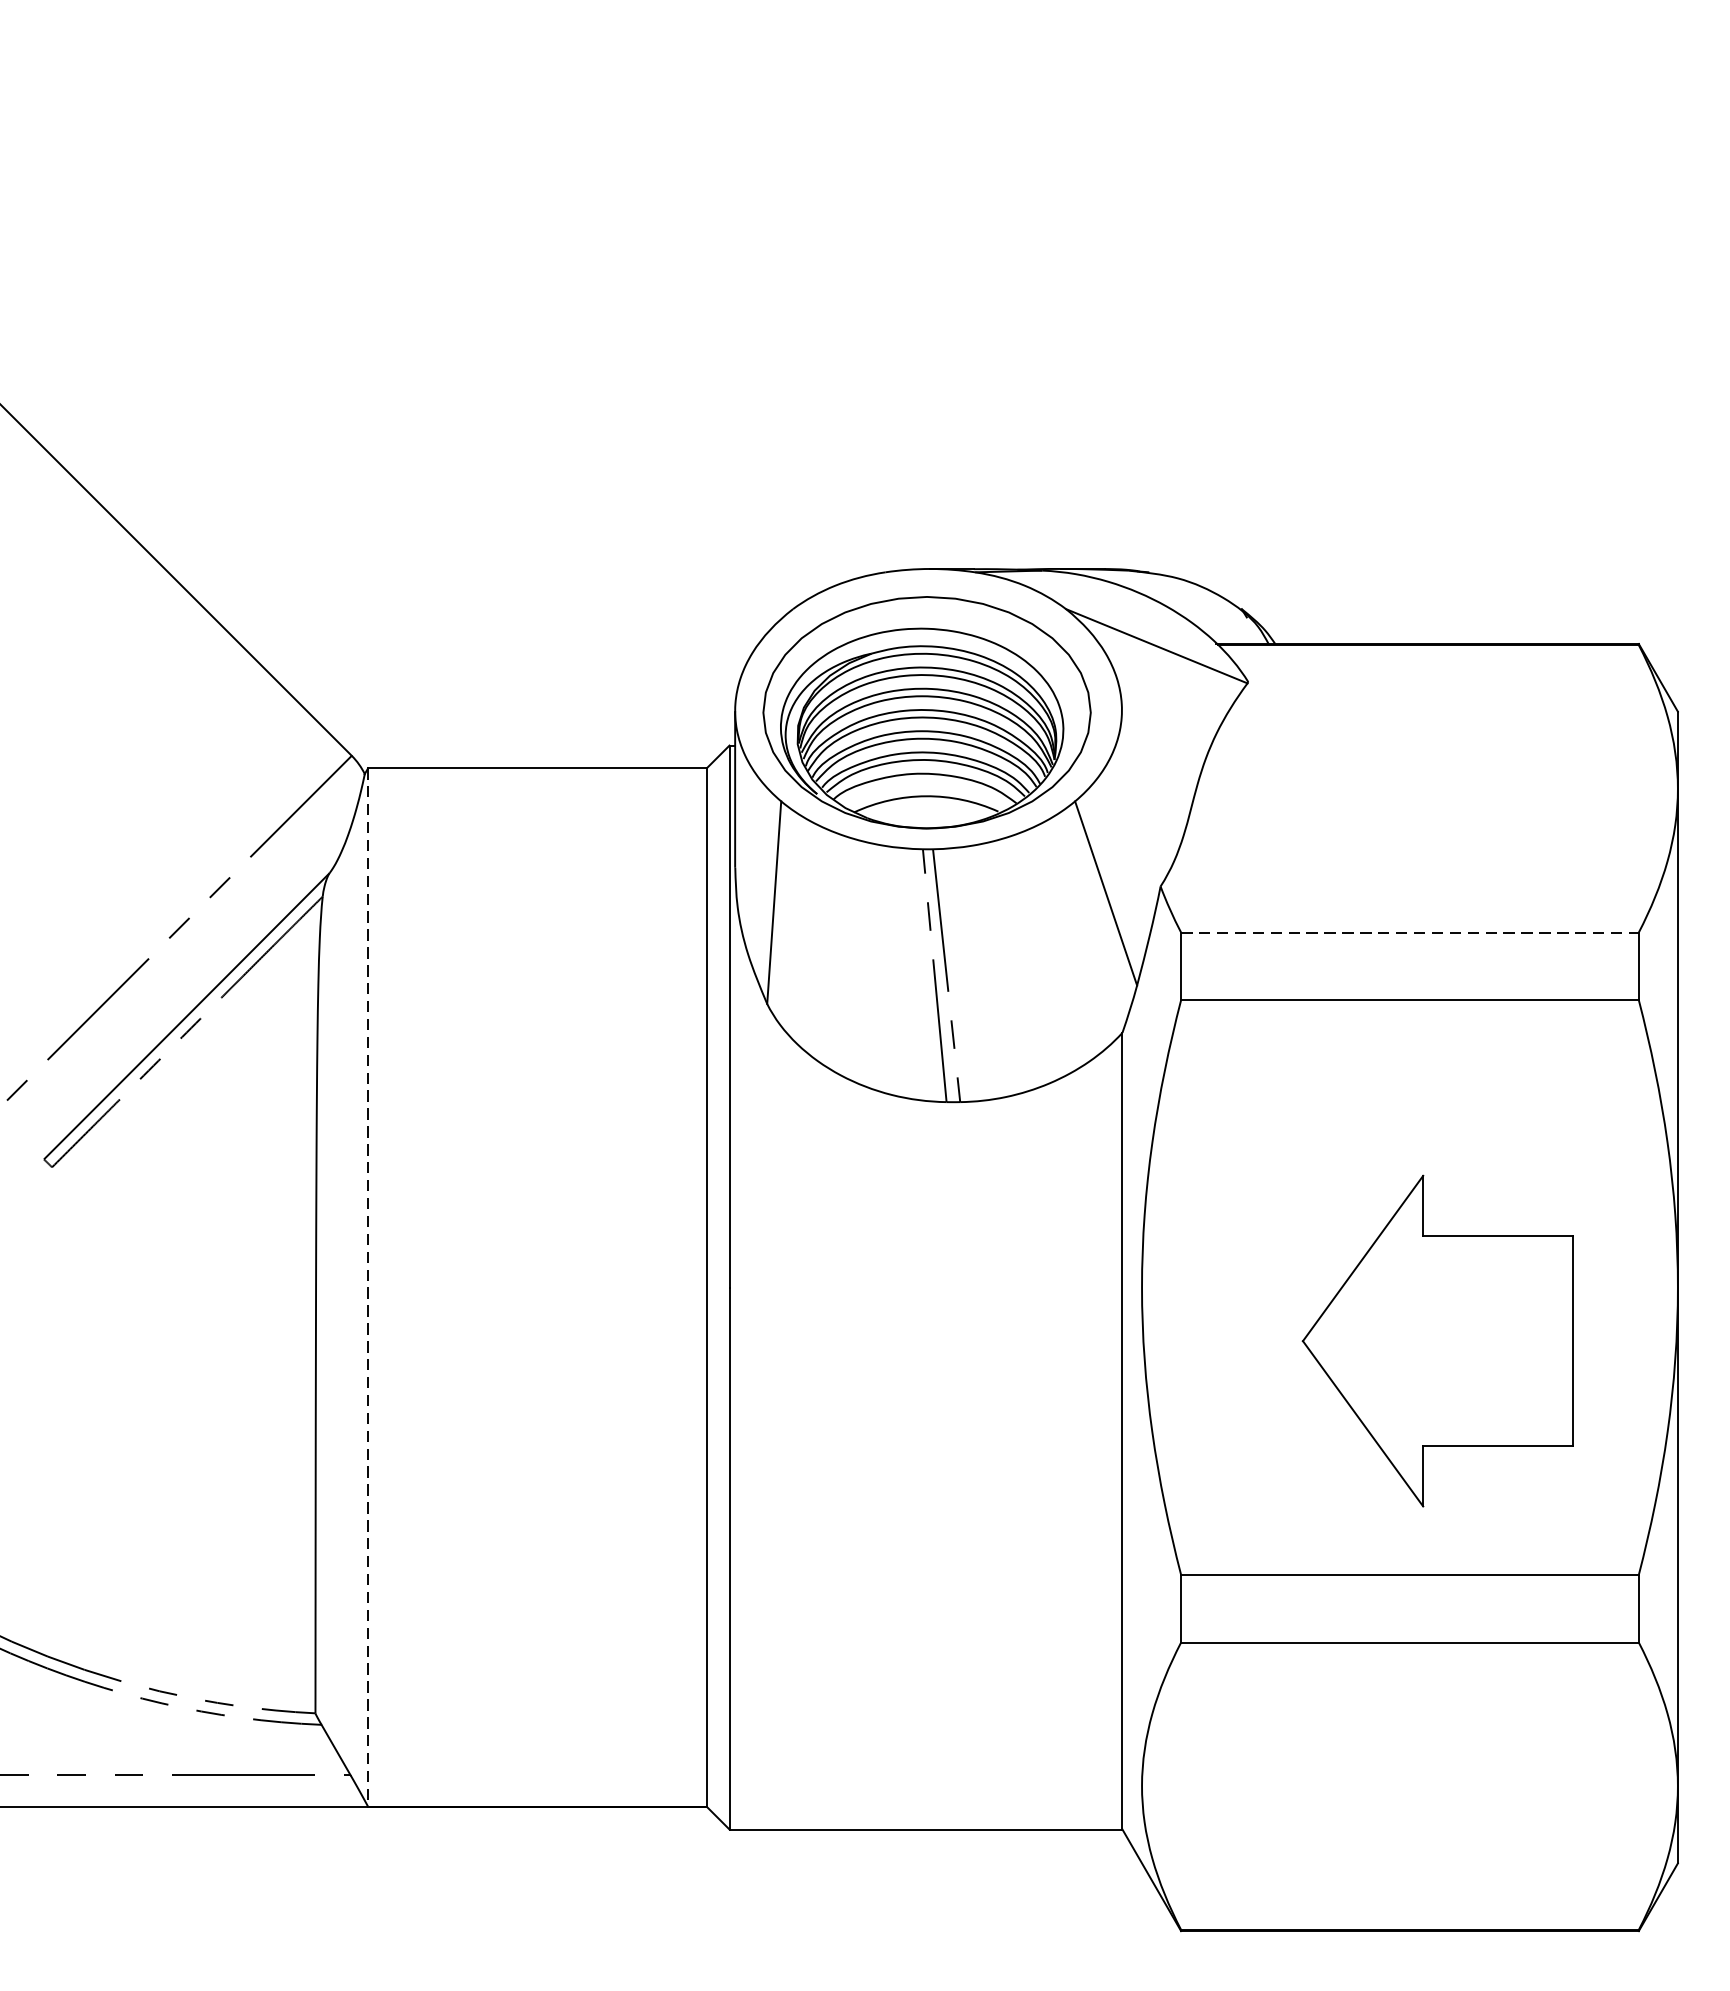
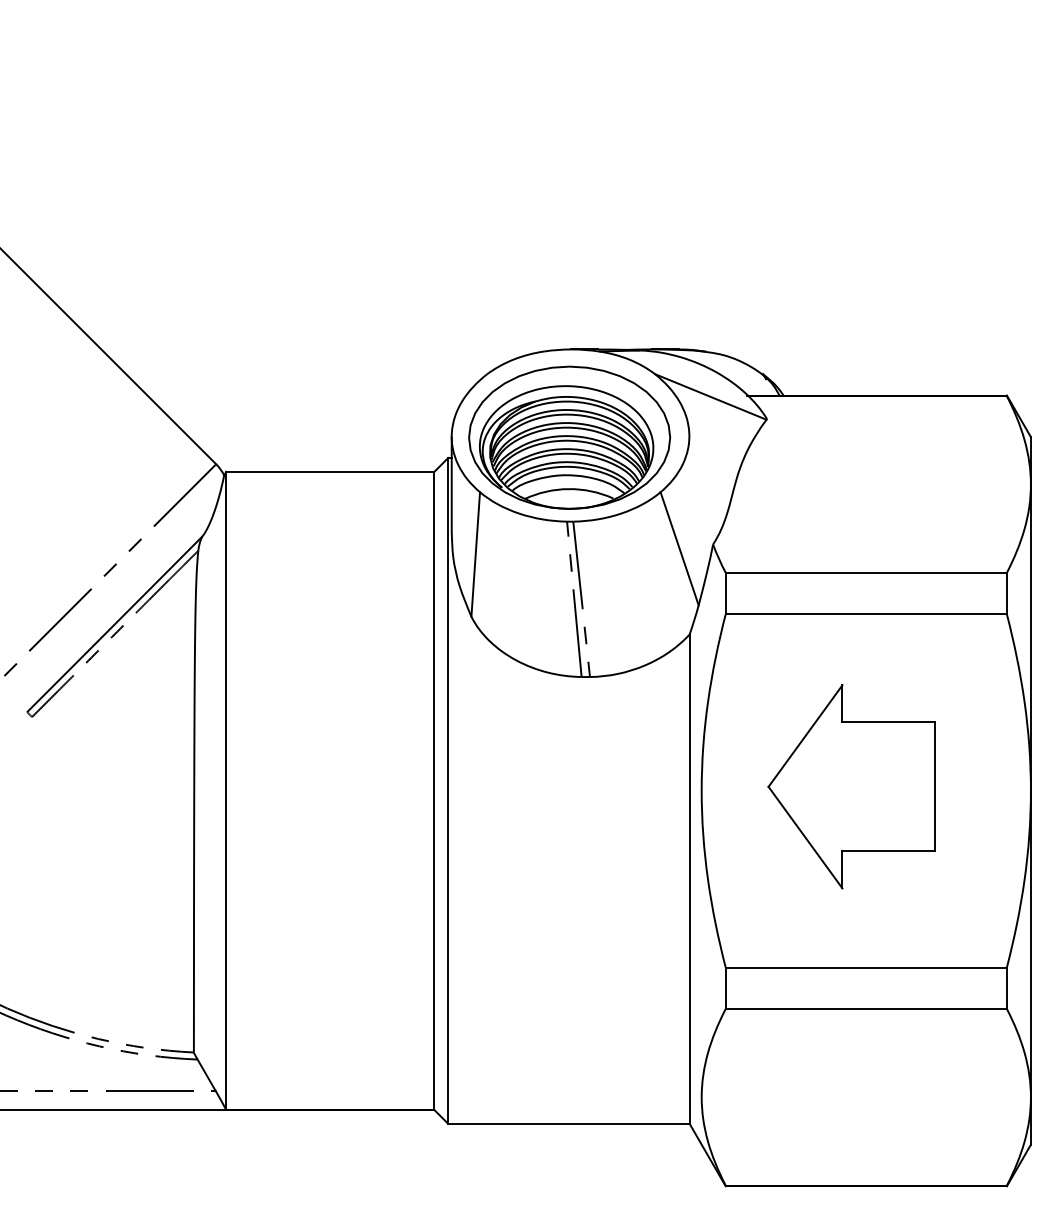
line: (1410, 932) -> (866, 572), dashed -> solid
line: (368, 1288) -> (226, 791), dashed -> solid
part: (1437, 1340) -> (851, 786), moved

